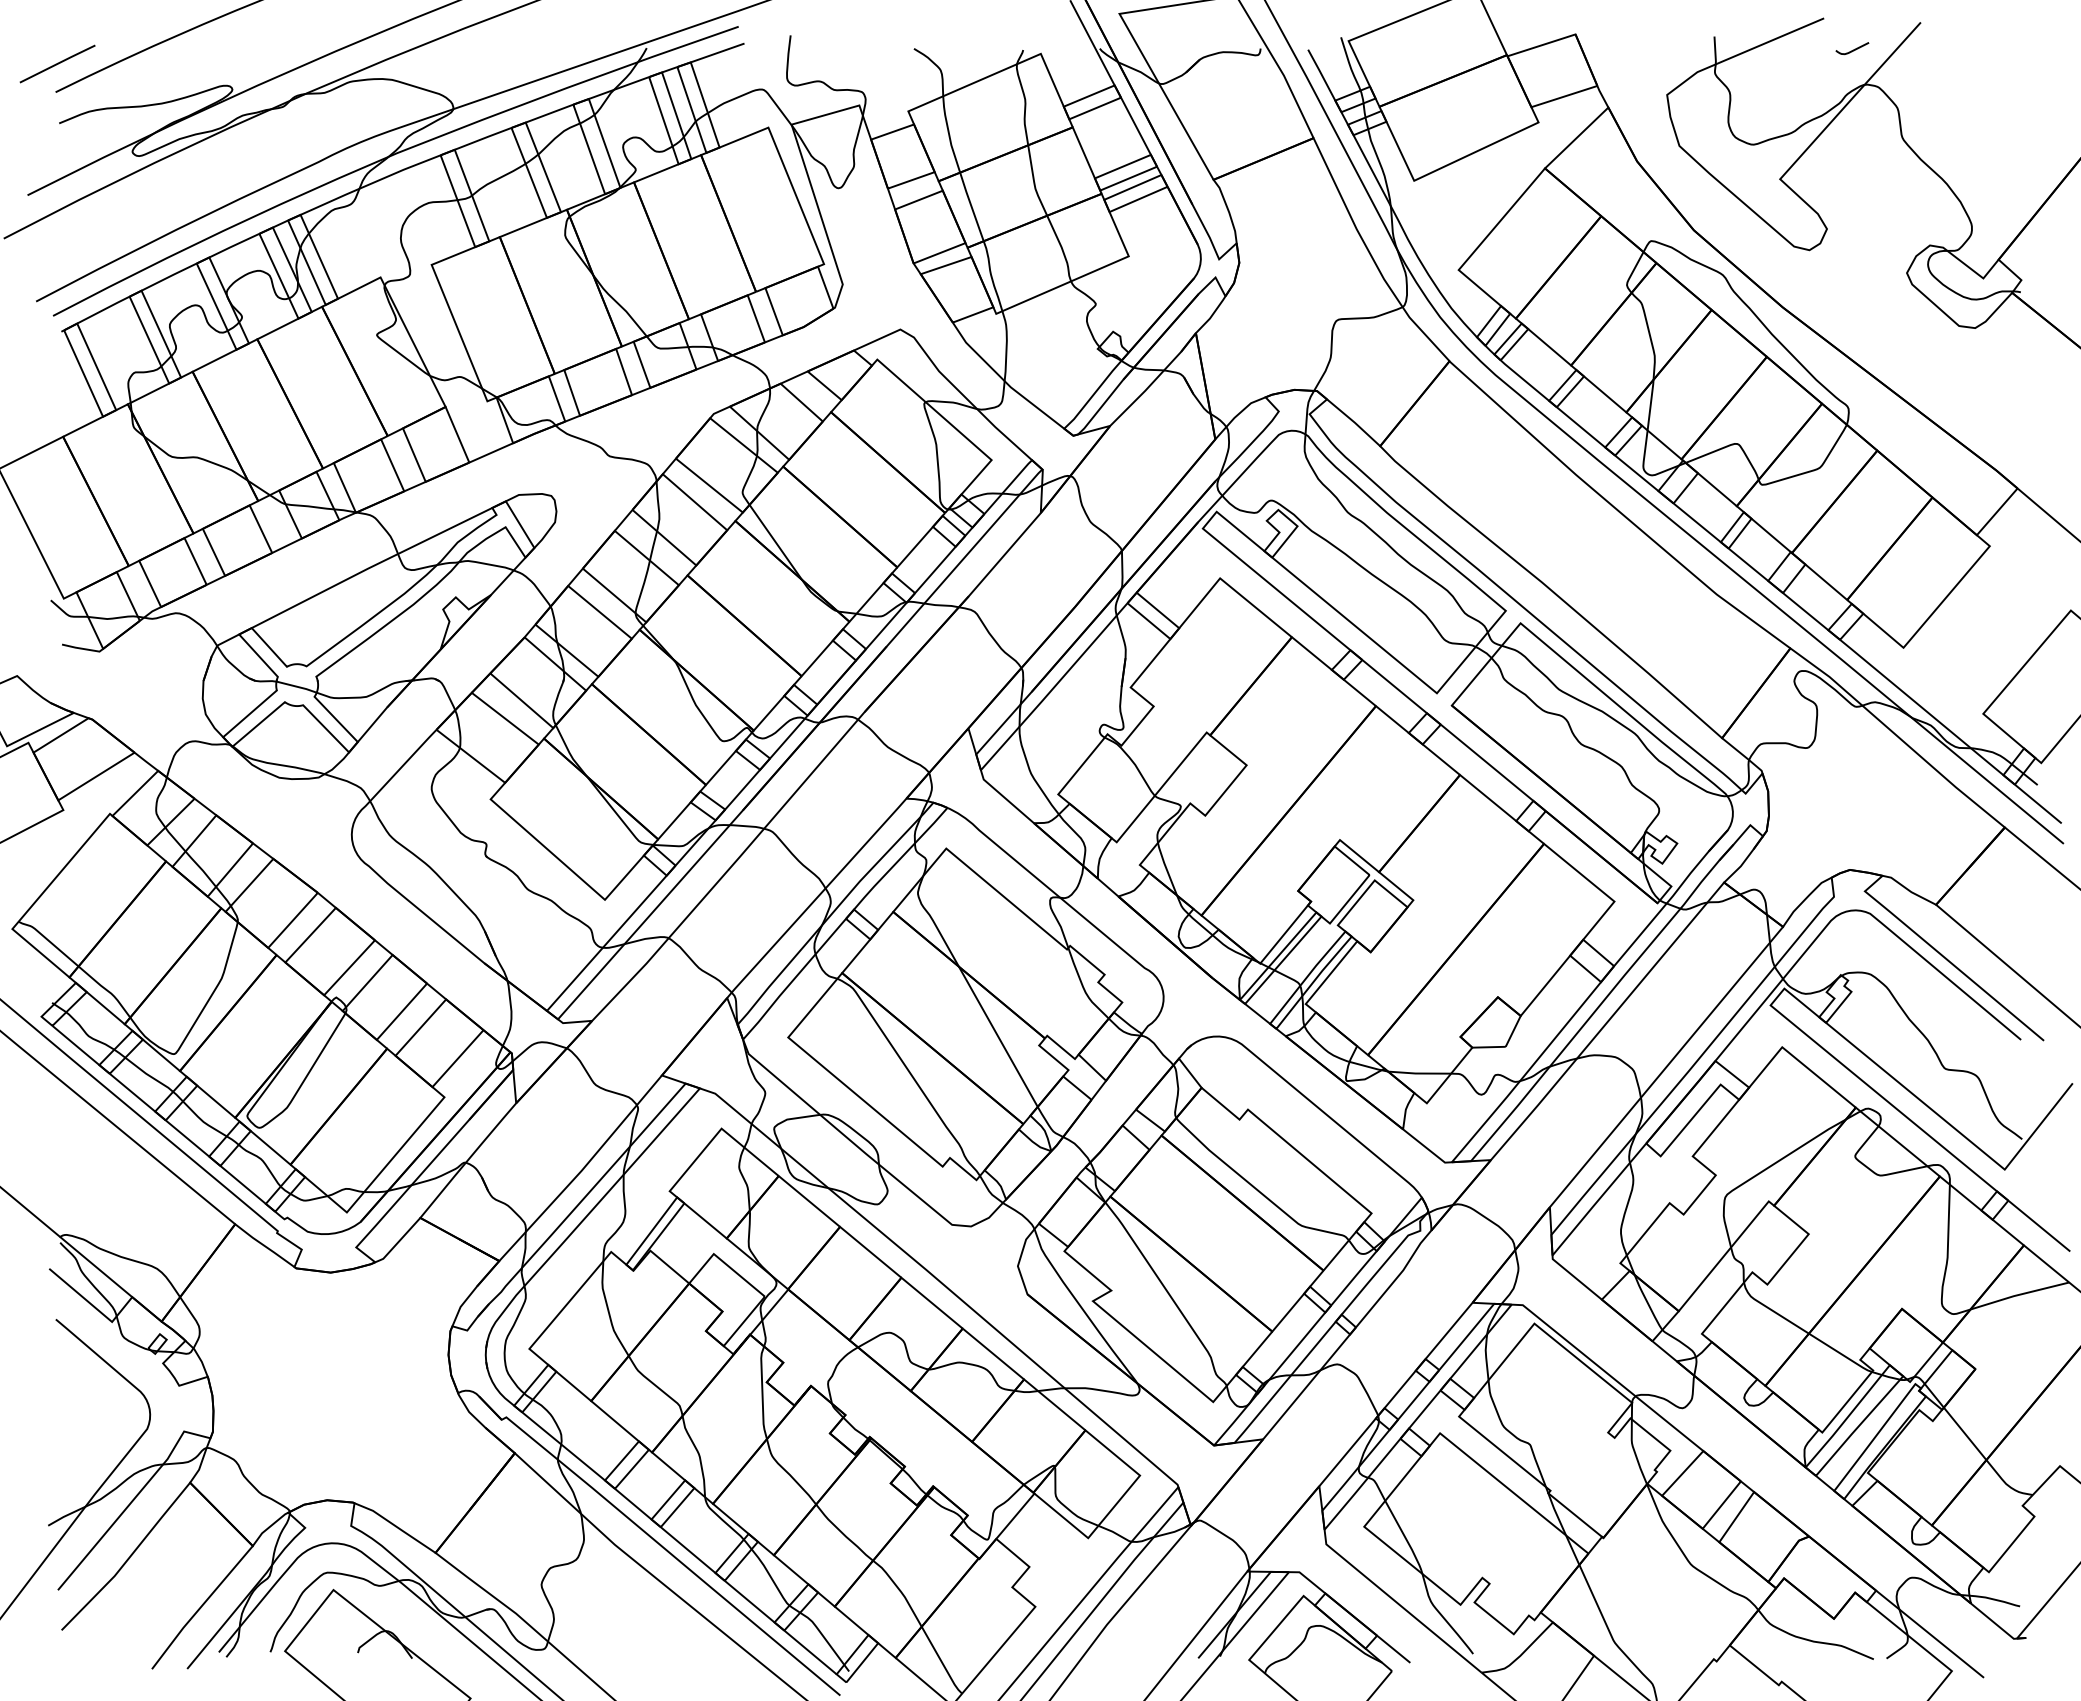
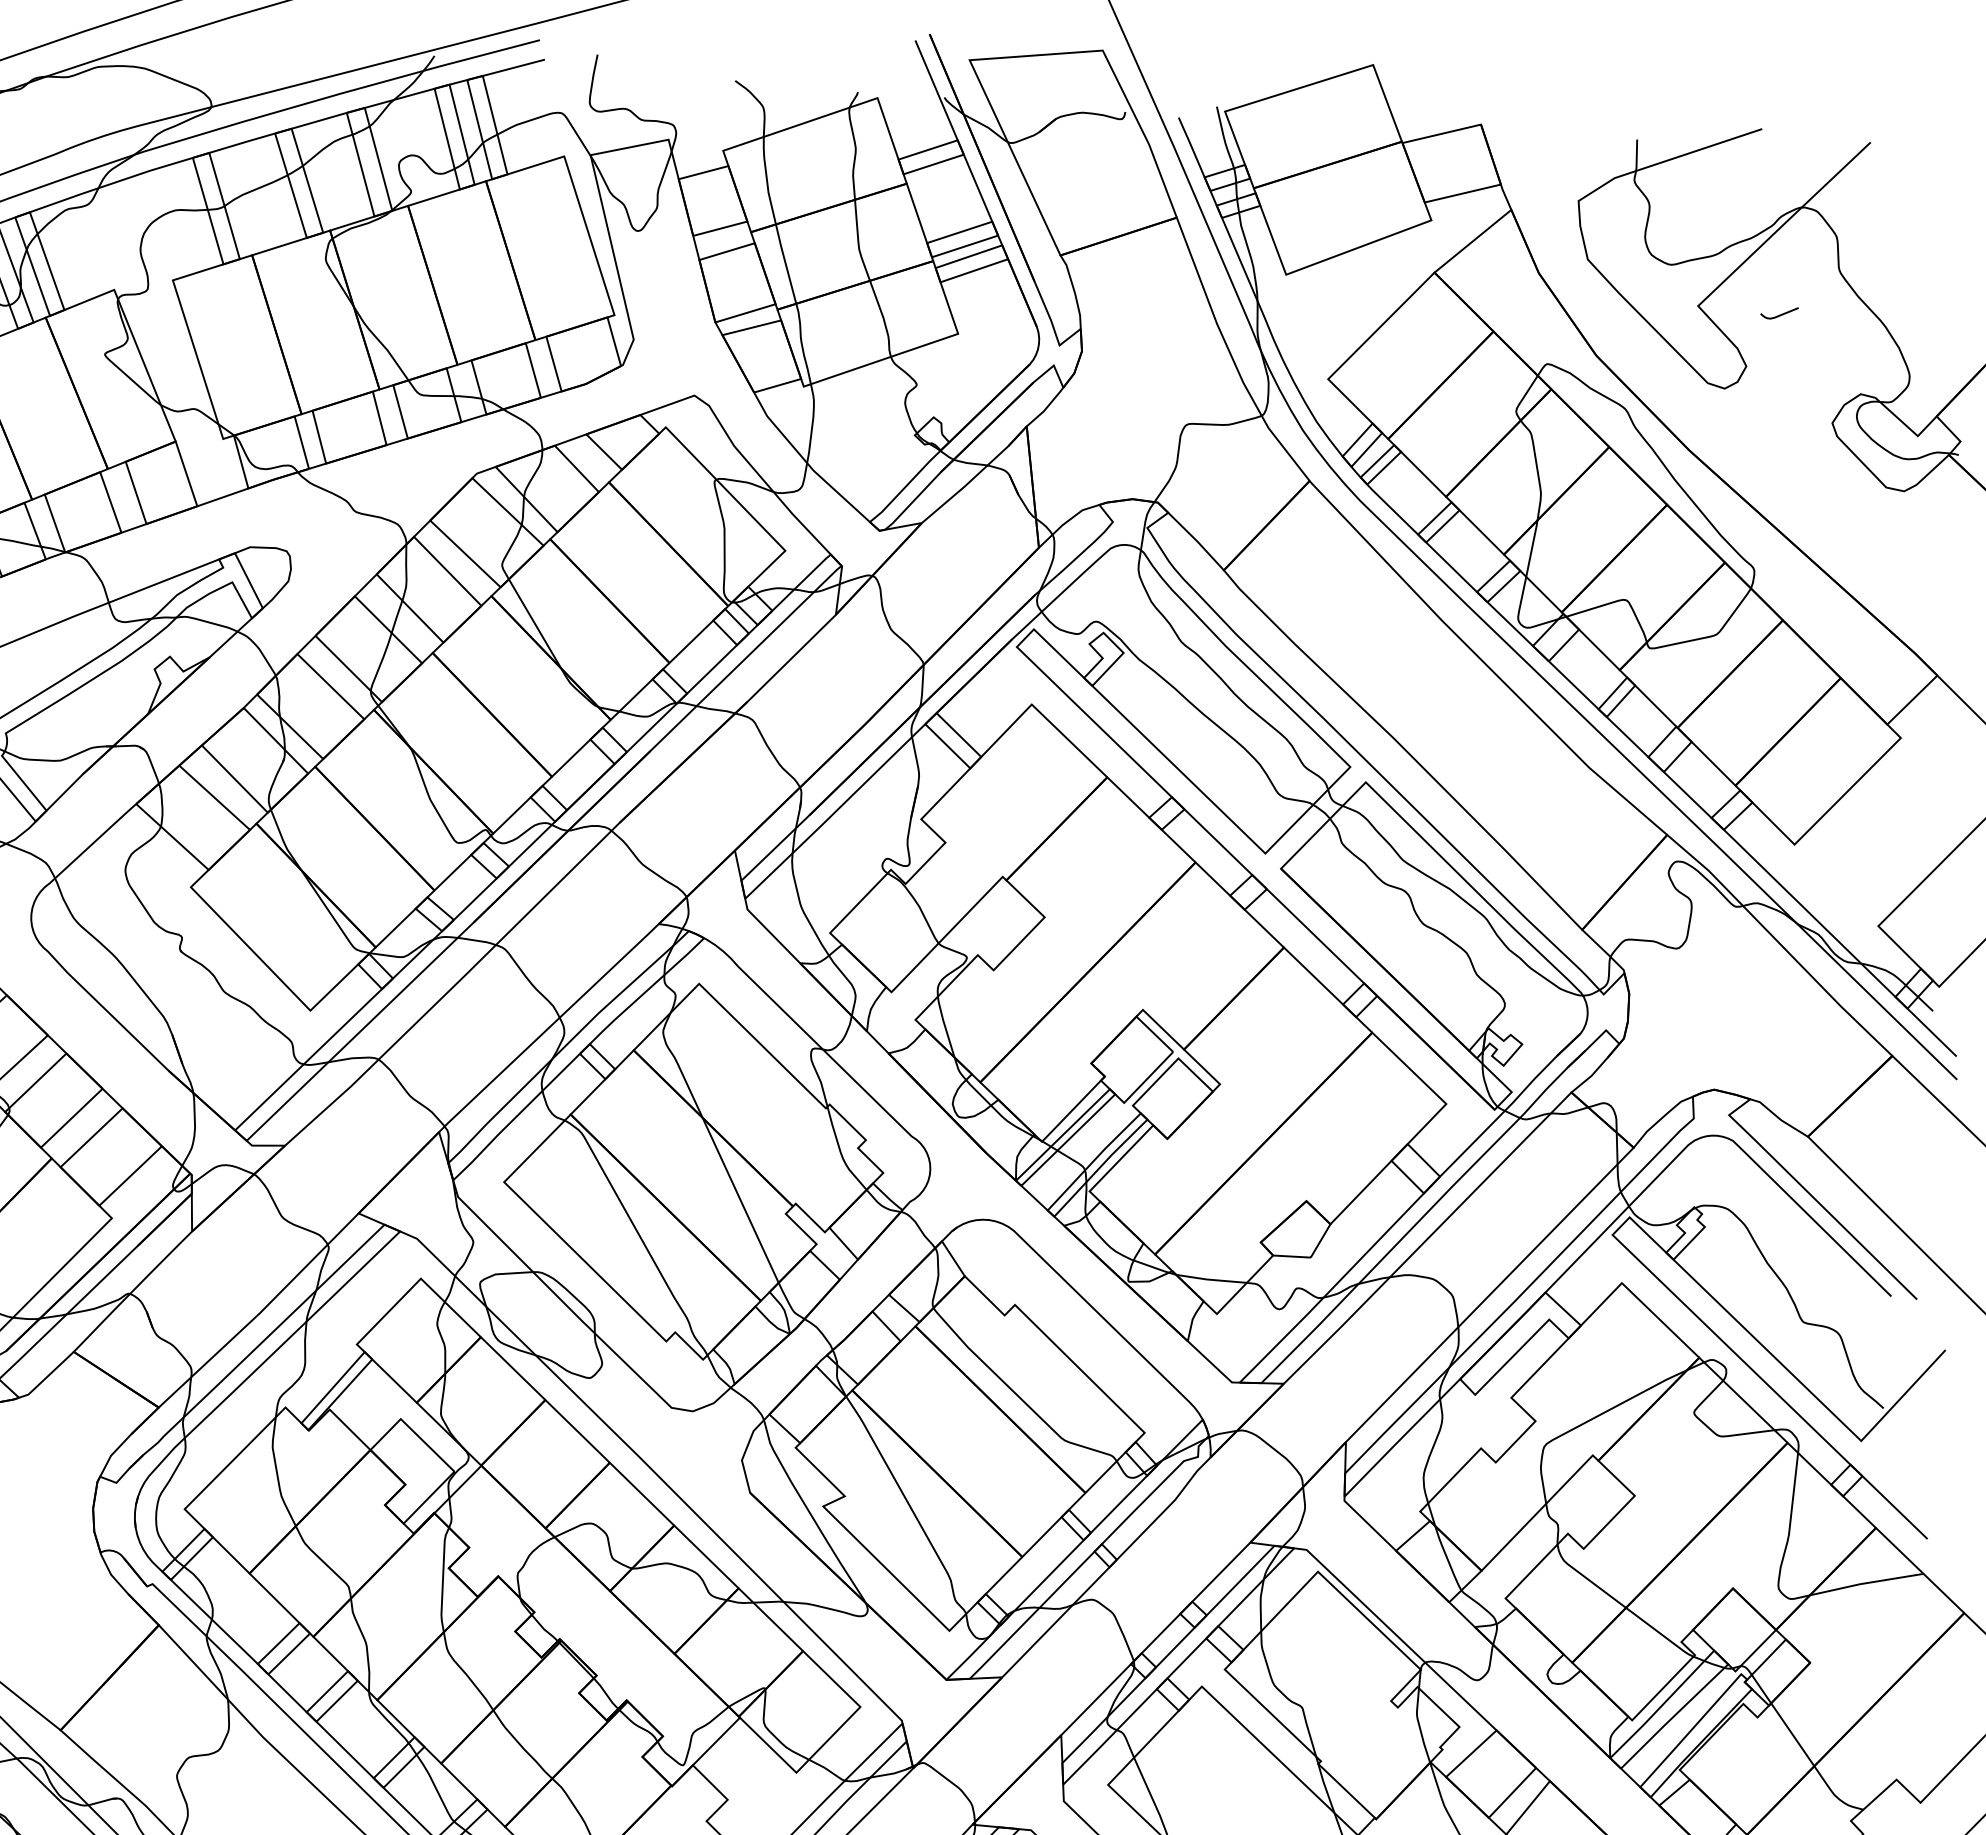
curve: (1853, 49) -> (1780, 314), moved

